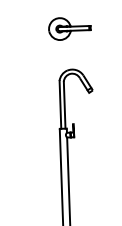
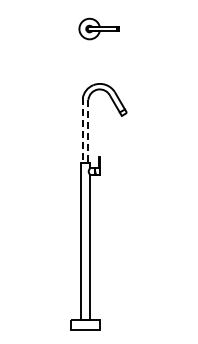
part: (69, 28) -> (98, 28), size x0.7
line: (60, 105) -> (82, 131), solid -> dashed
line: (64, 105) -> (88, 131), solid -> dashed

